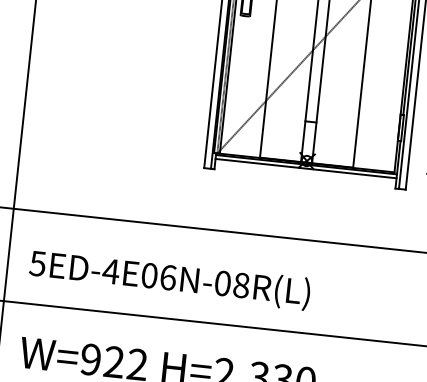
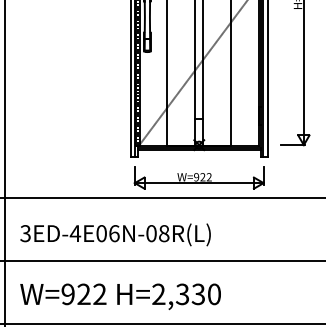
part: (300, 208) -> (198, 177), added
text: (37, 263) -> (25, 233), 5ED-4E06N-08R(L) -> 3ED-4E06N-08R(L)

